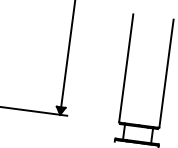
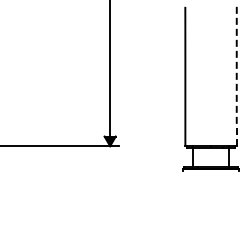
line: (166, 73) -> (236, 76), solid -> dashed

